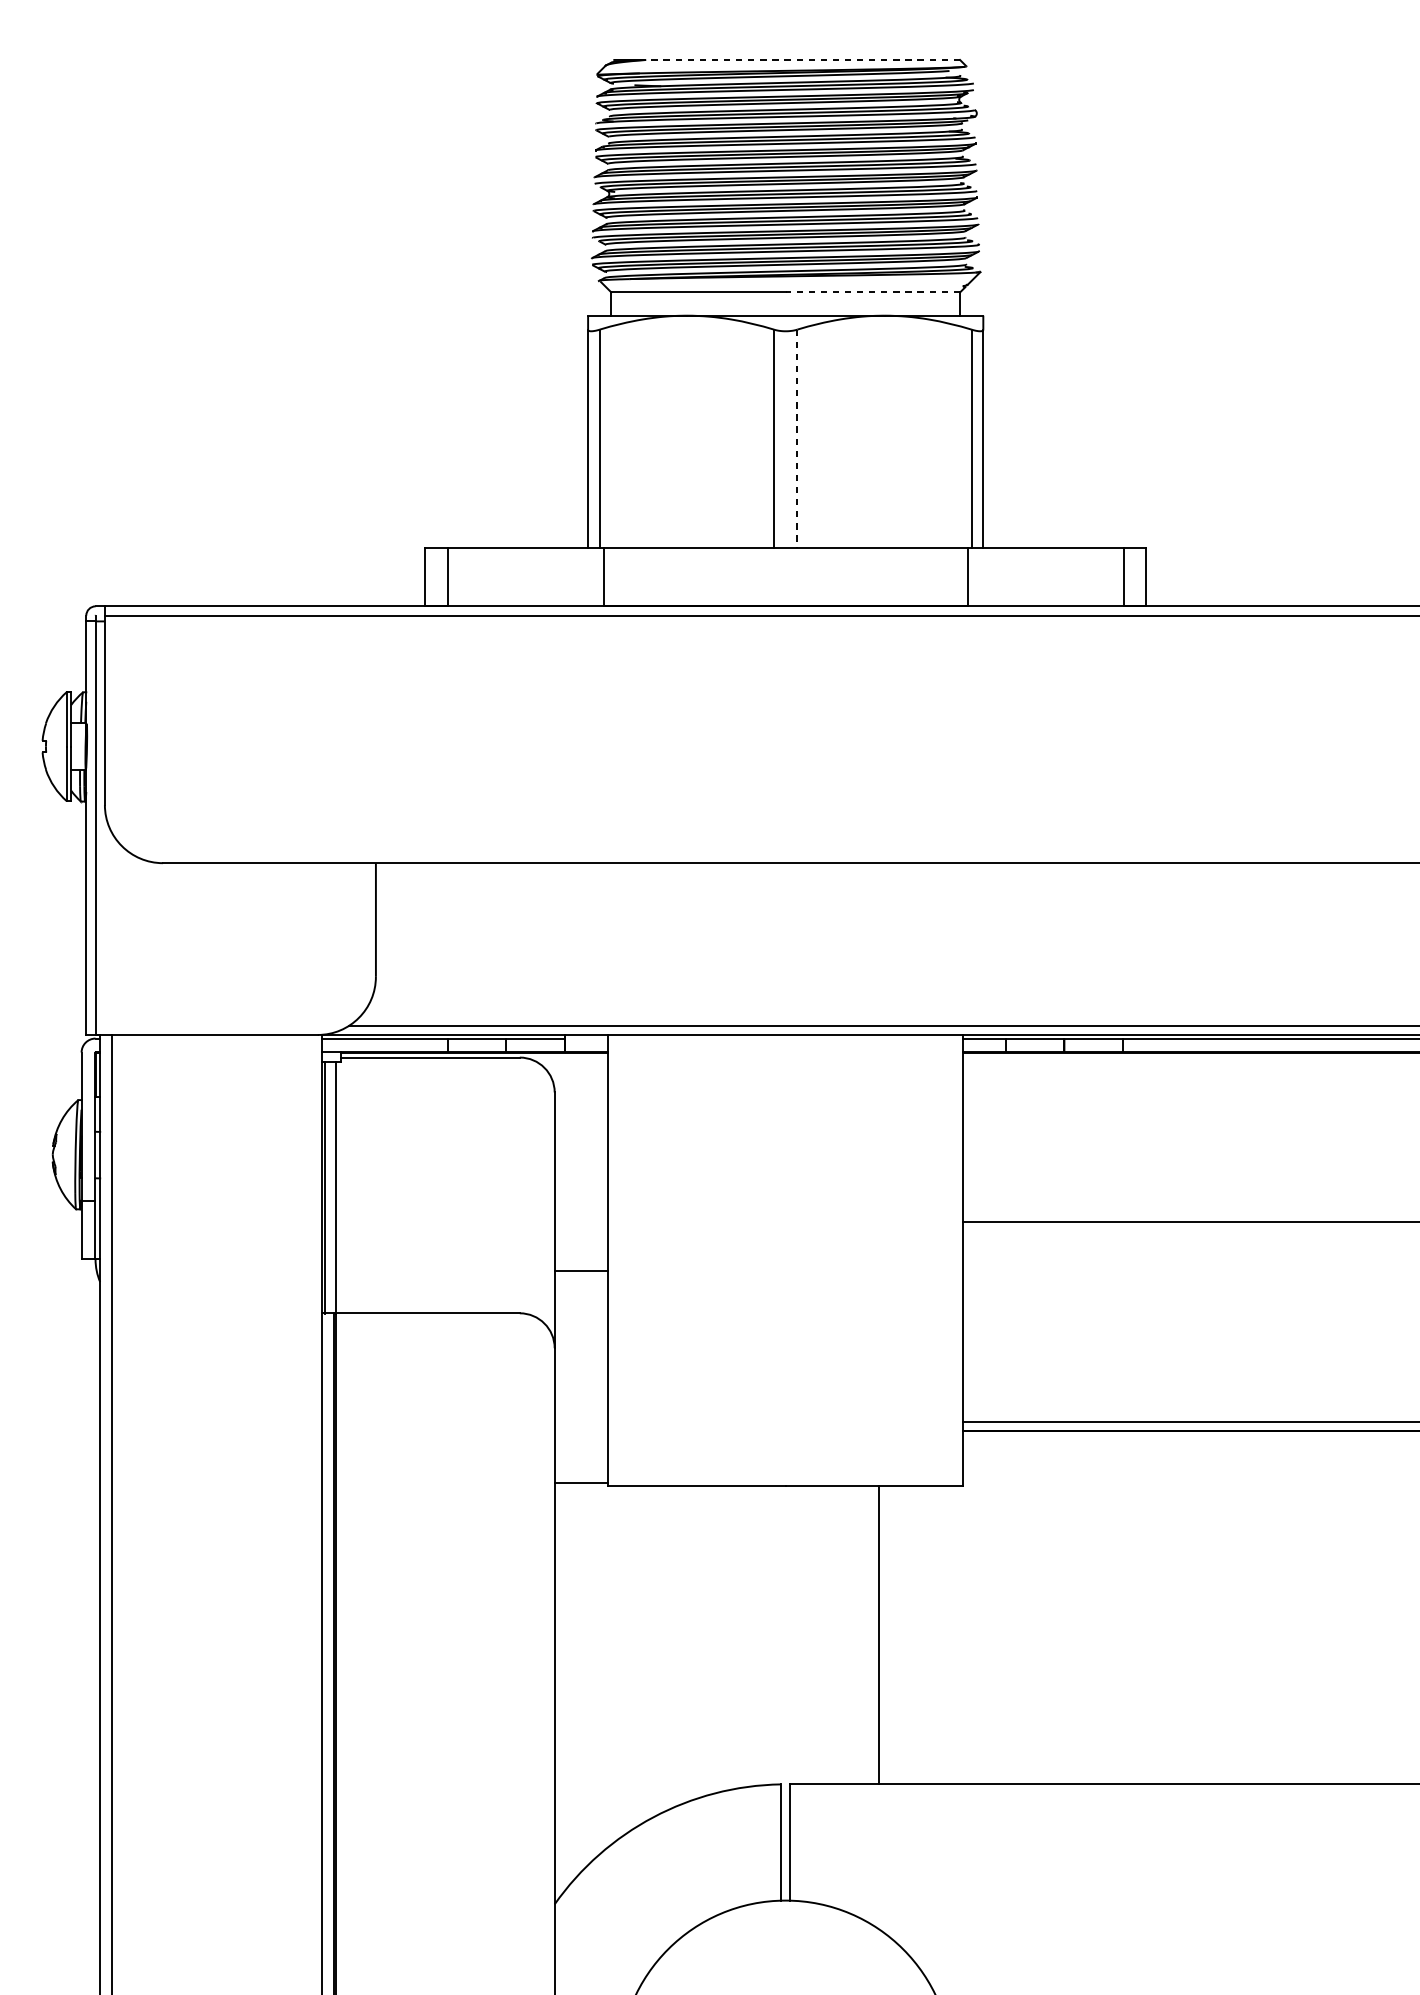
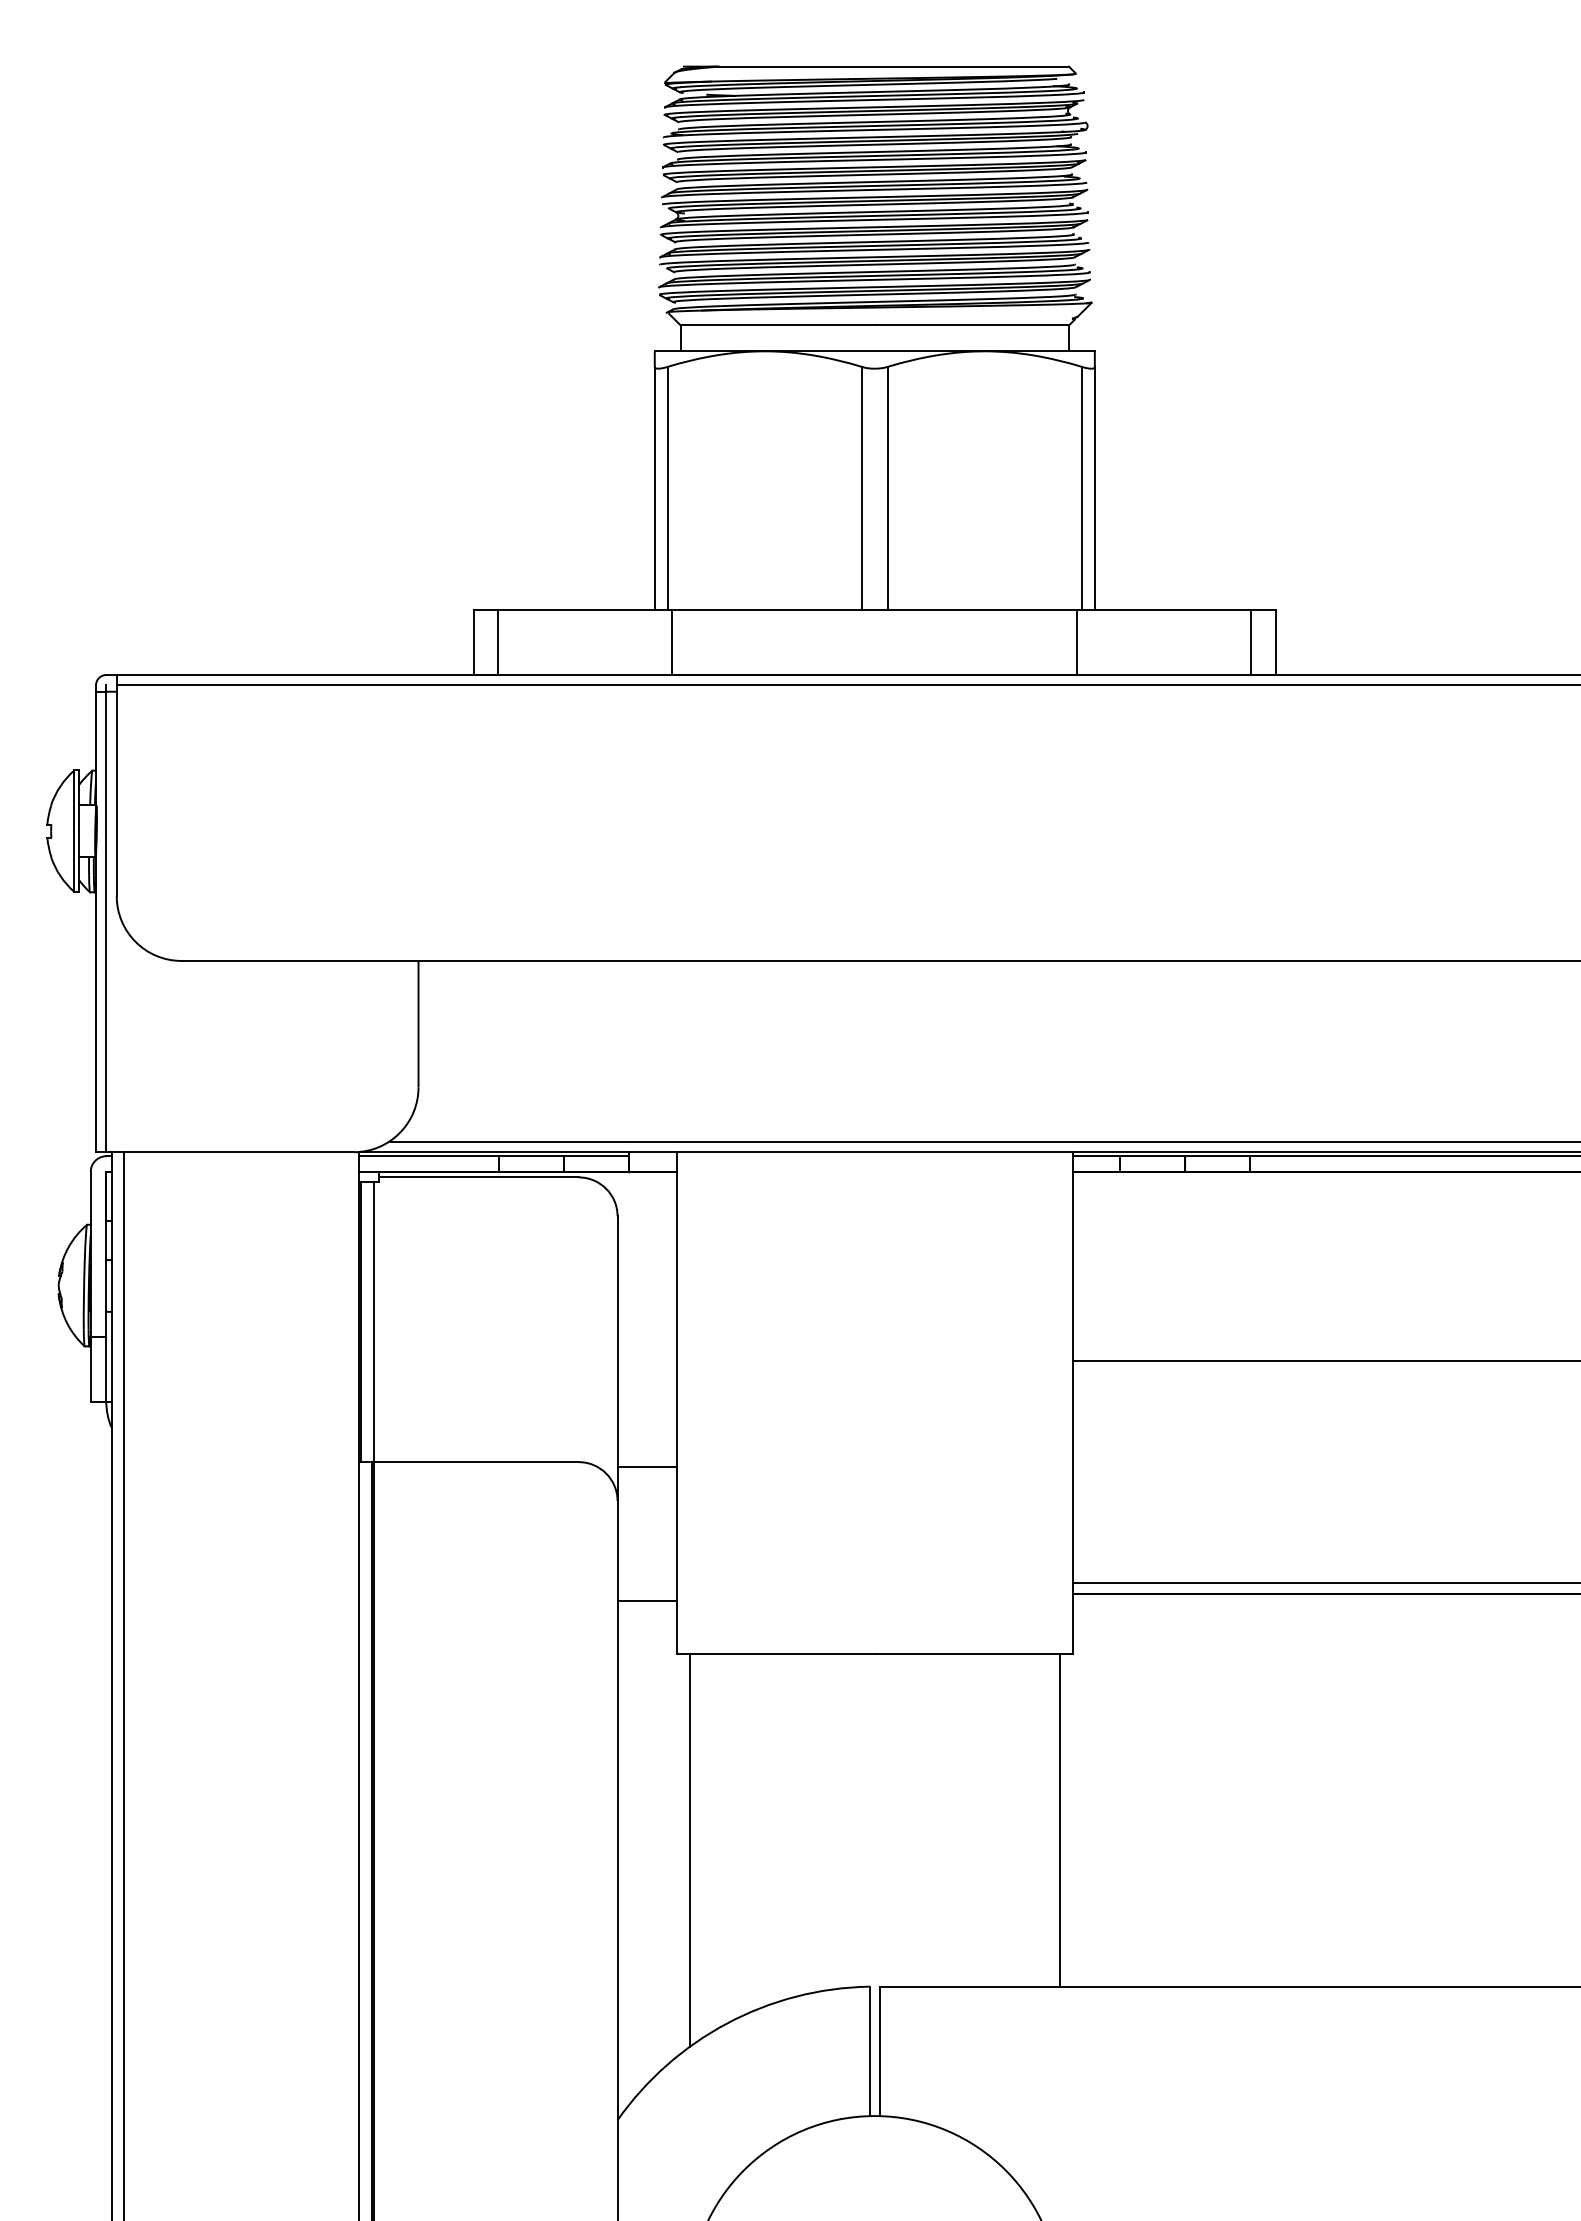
line: (803, 59) -> (894, 66), dashed -> solid
line: (872, 292) -> (971, 325), dashed -> solid
line: (797, 438) -> (887, 488), dashed -> solid
line: (580, 1270) -> (646, 1466), moved
line: (580, 1482) -> (646, 1600), moved
line: (878, 1634) -> (1059, 1819), moved
line: (619, 1661) -> (689, 1849), added

